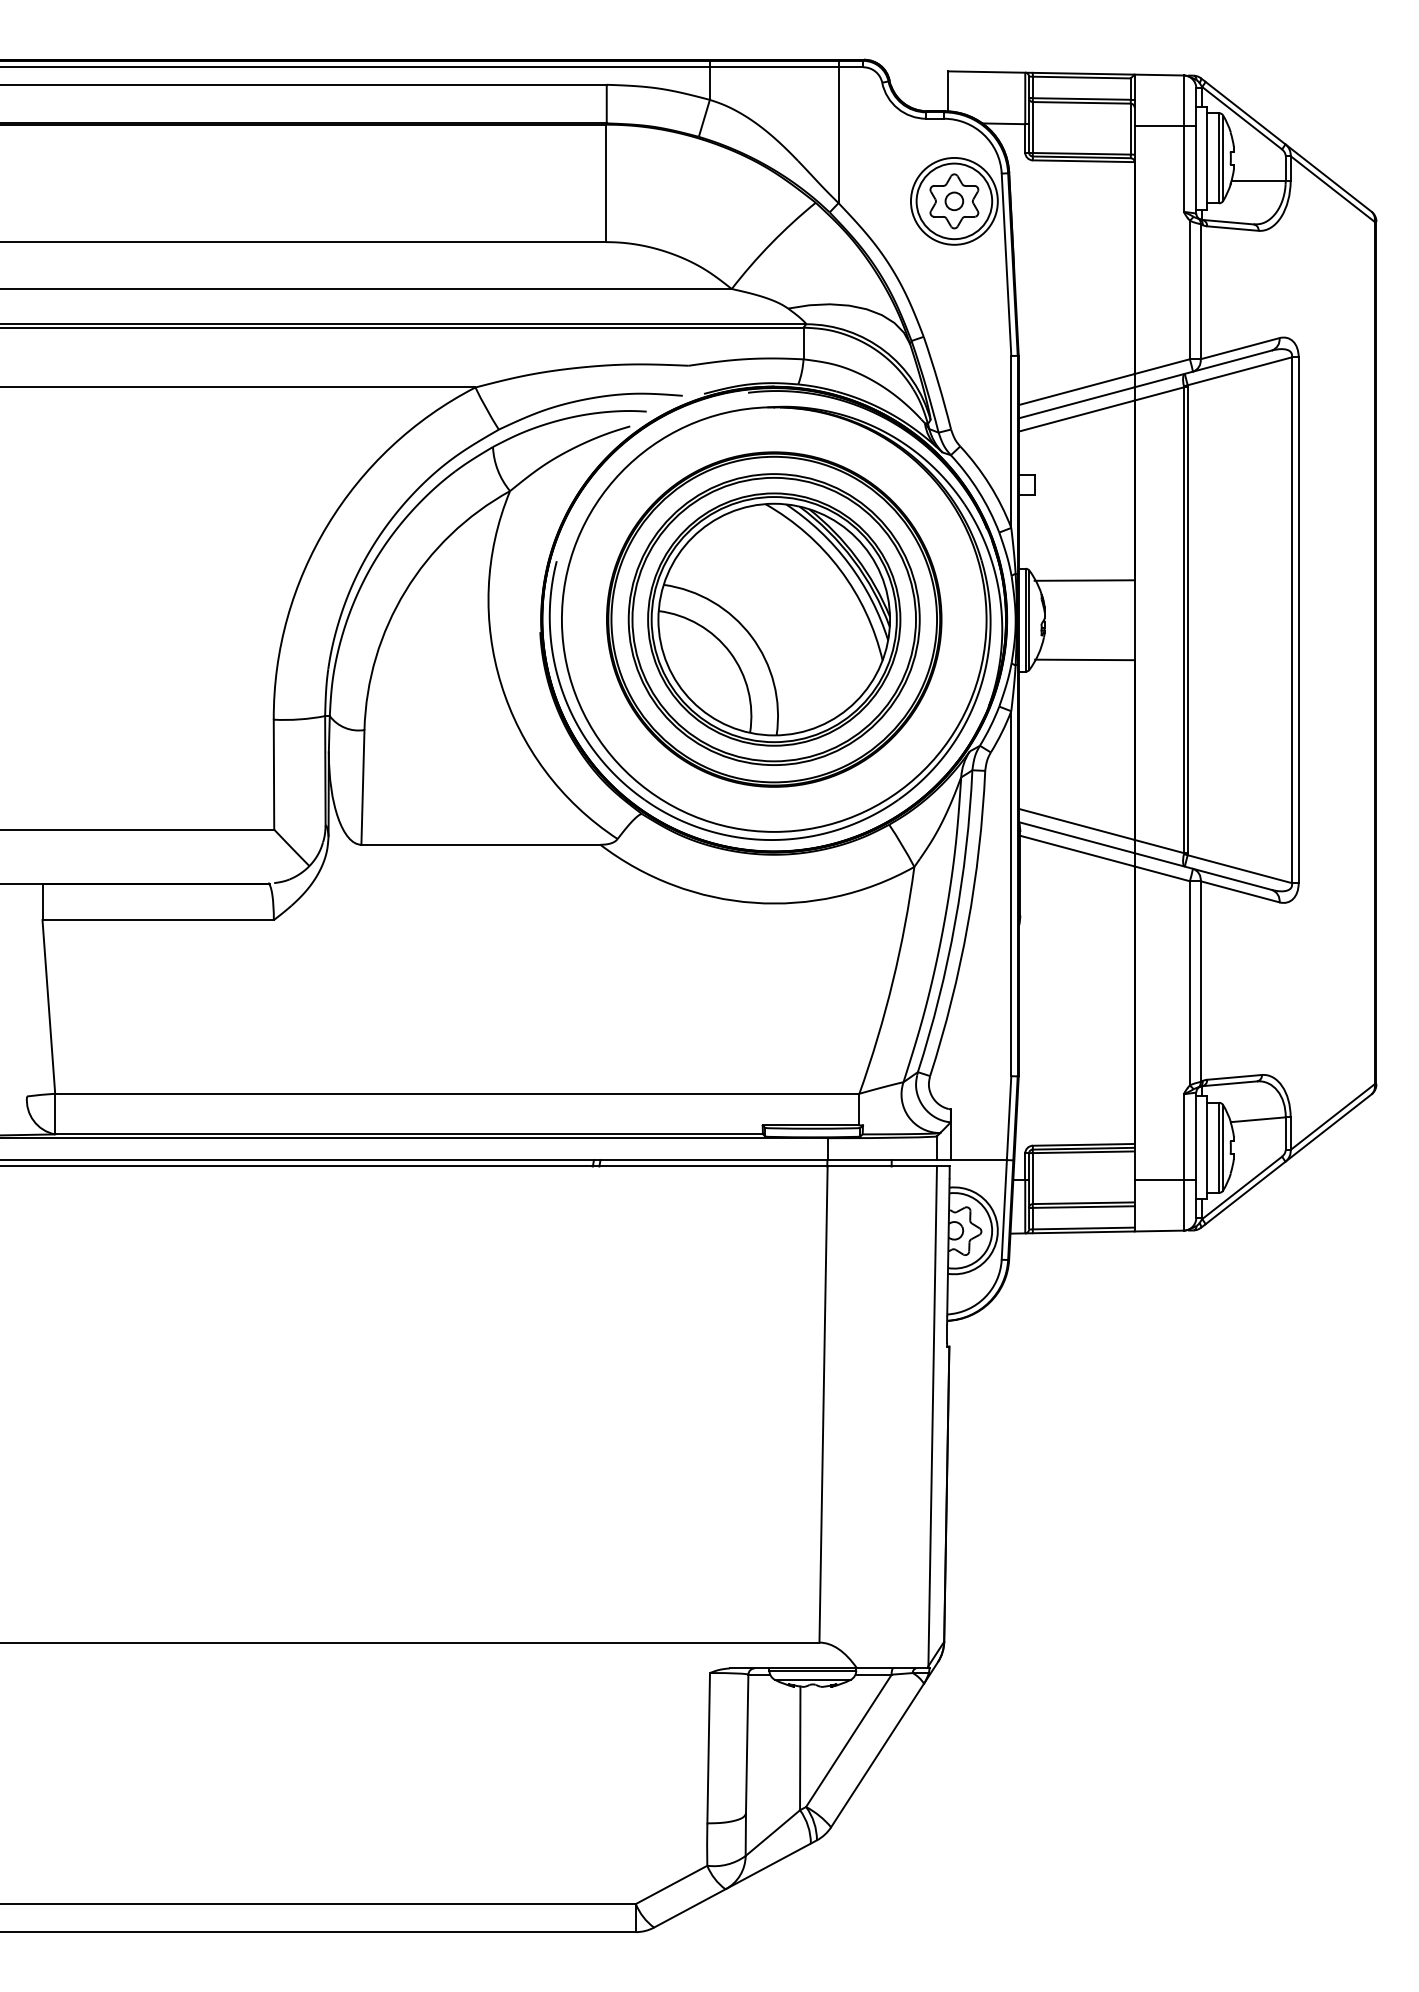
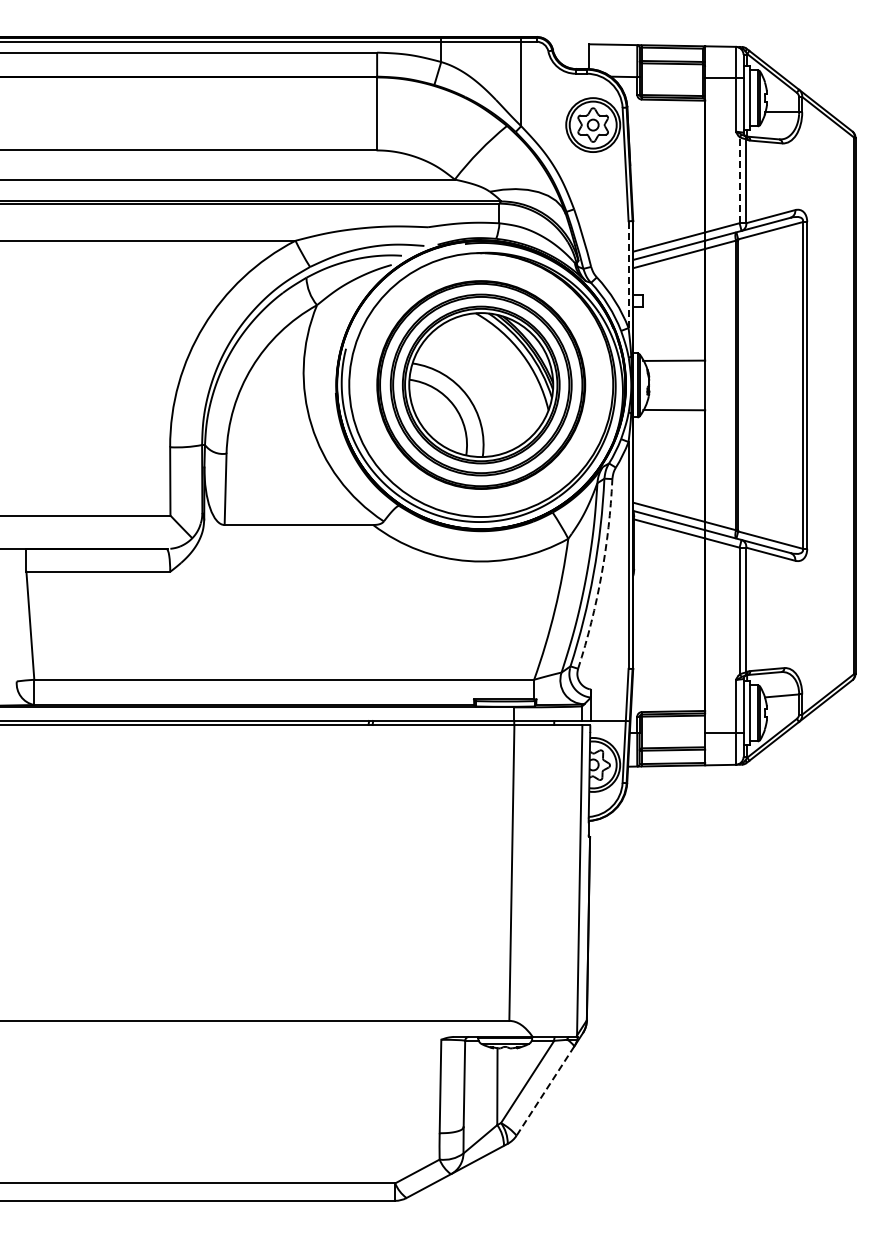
line: (1189, 288) -> (739, 179), solid -> dashed
line: (1011, 441) -> (628, 274), solid -> dashed
arc: (967, 926) -> (601, 575), solid -> dashed
line: (877, 1756) -> (545, 1091), solid -> dashed

